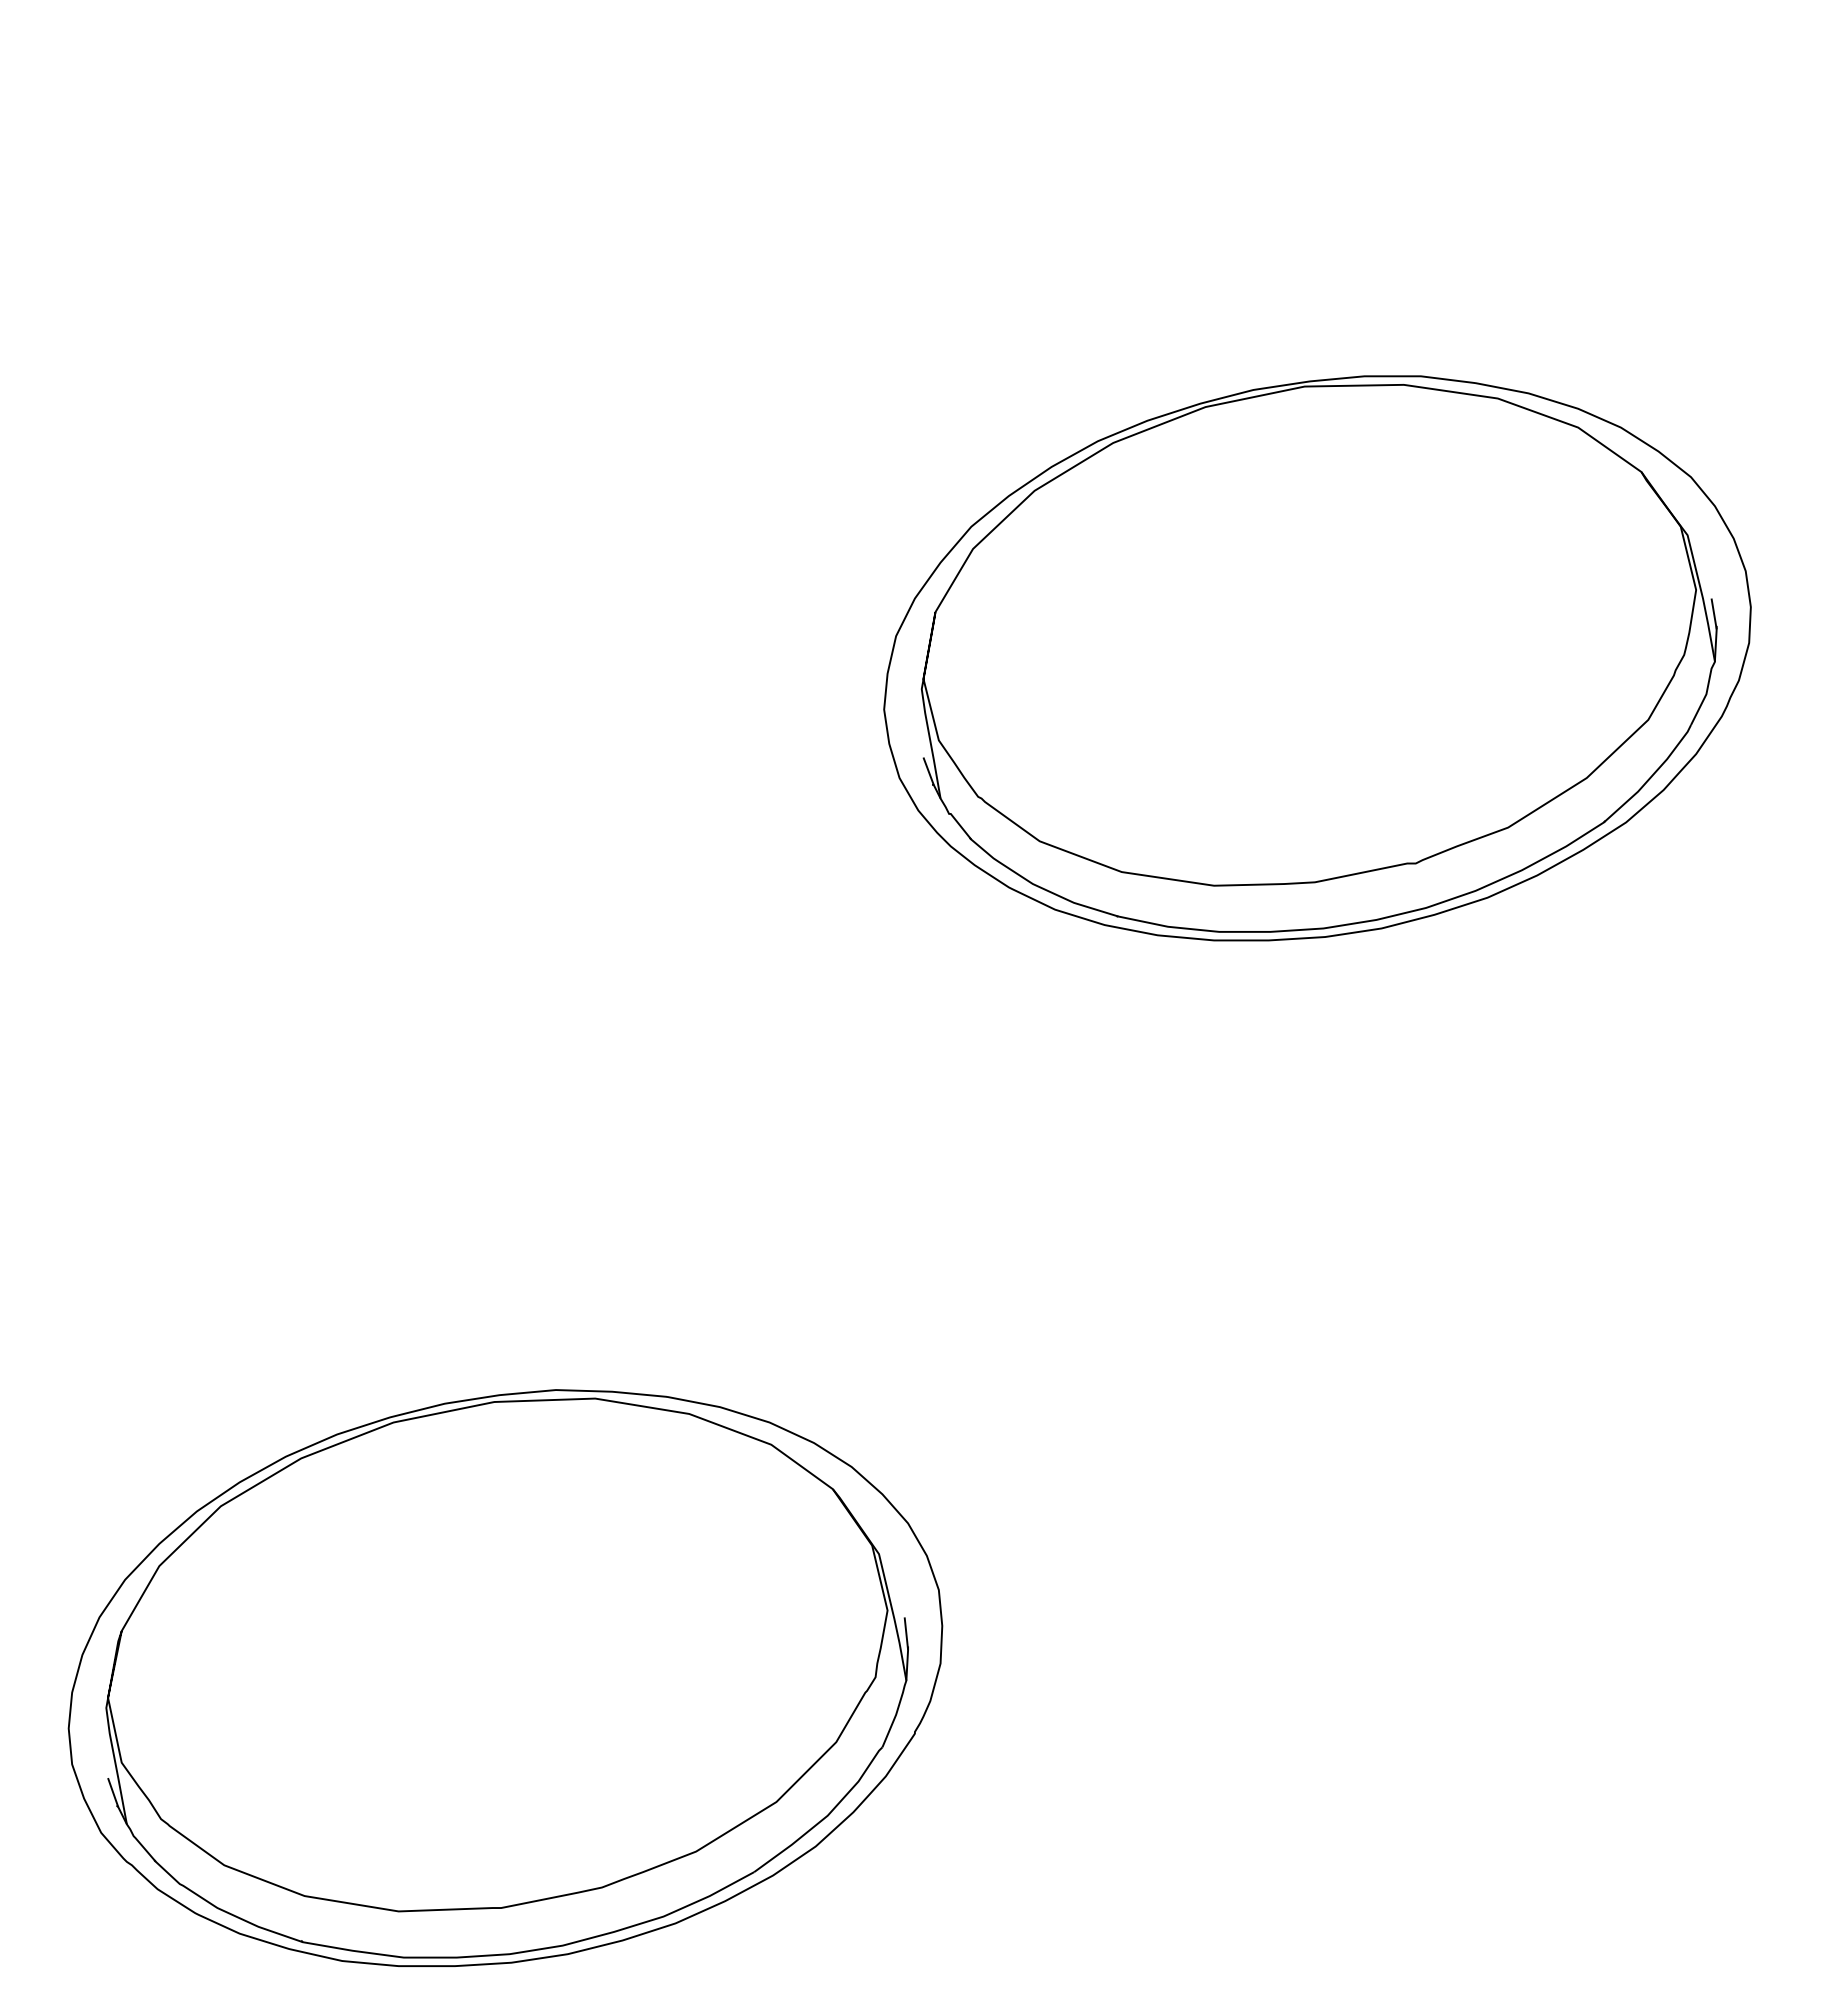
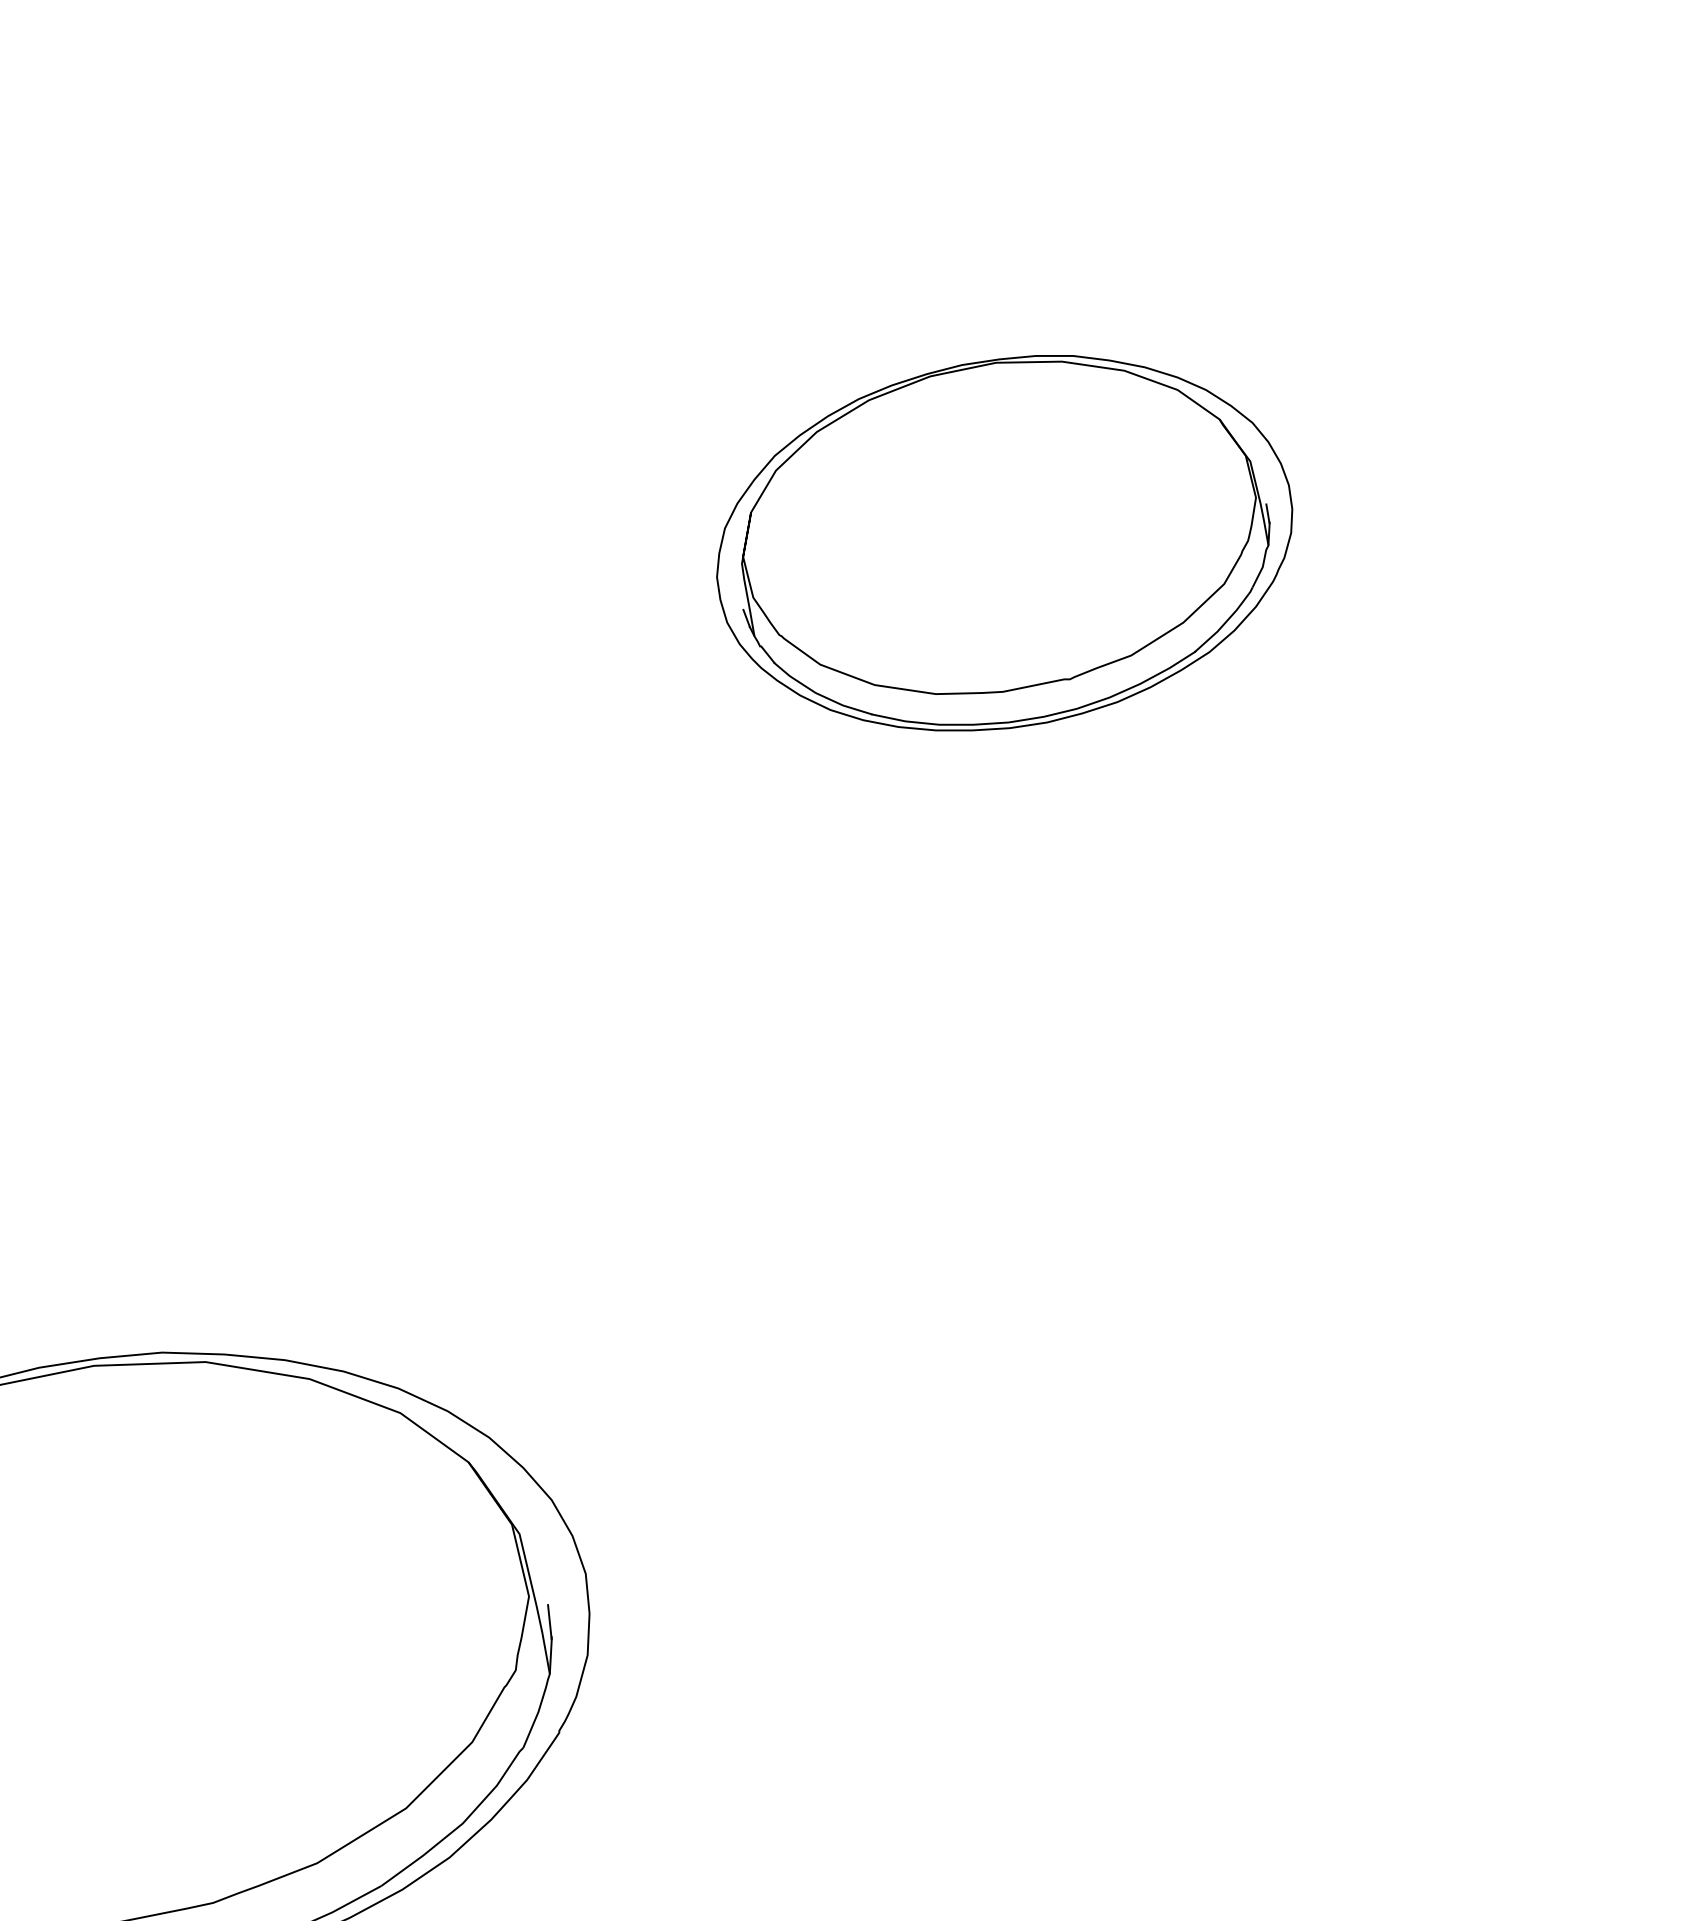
part: (1317, 658) -> (1004, 543), size x0.6

